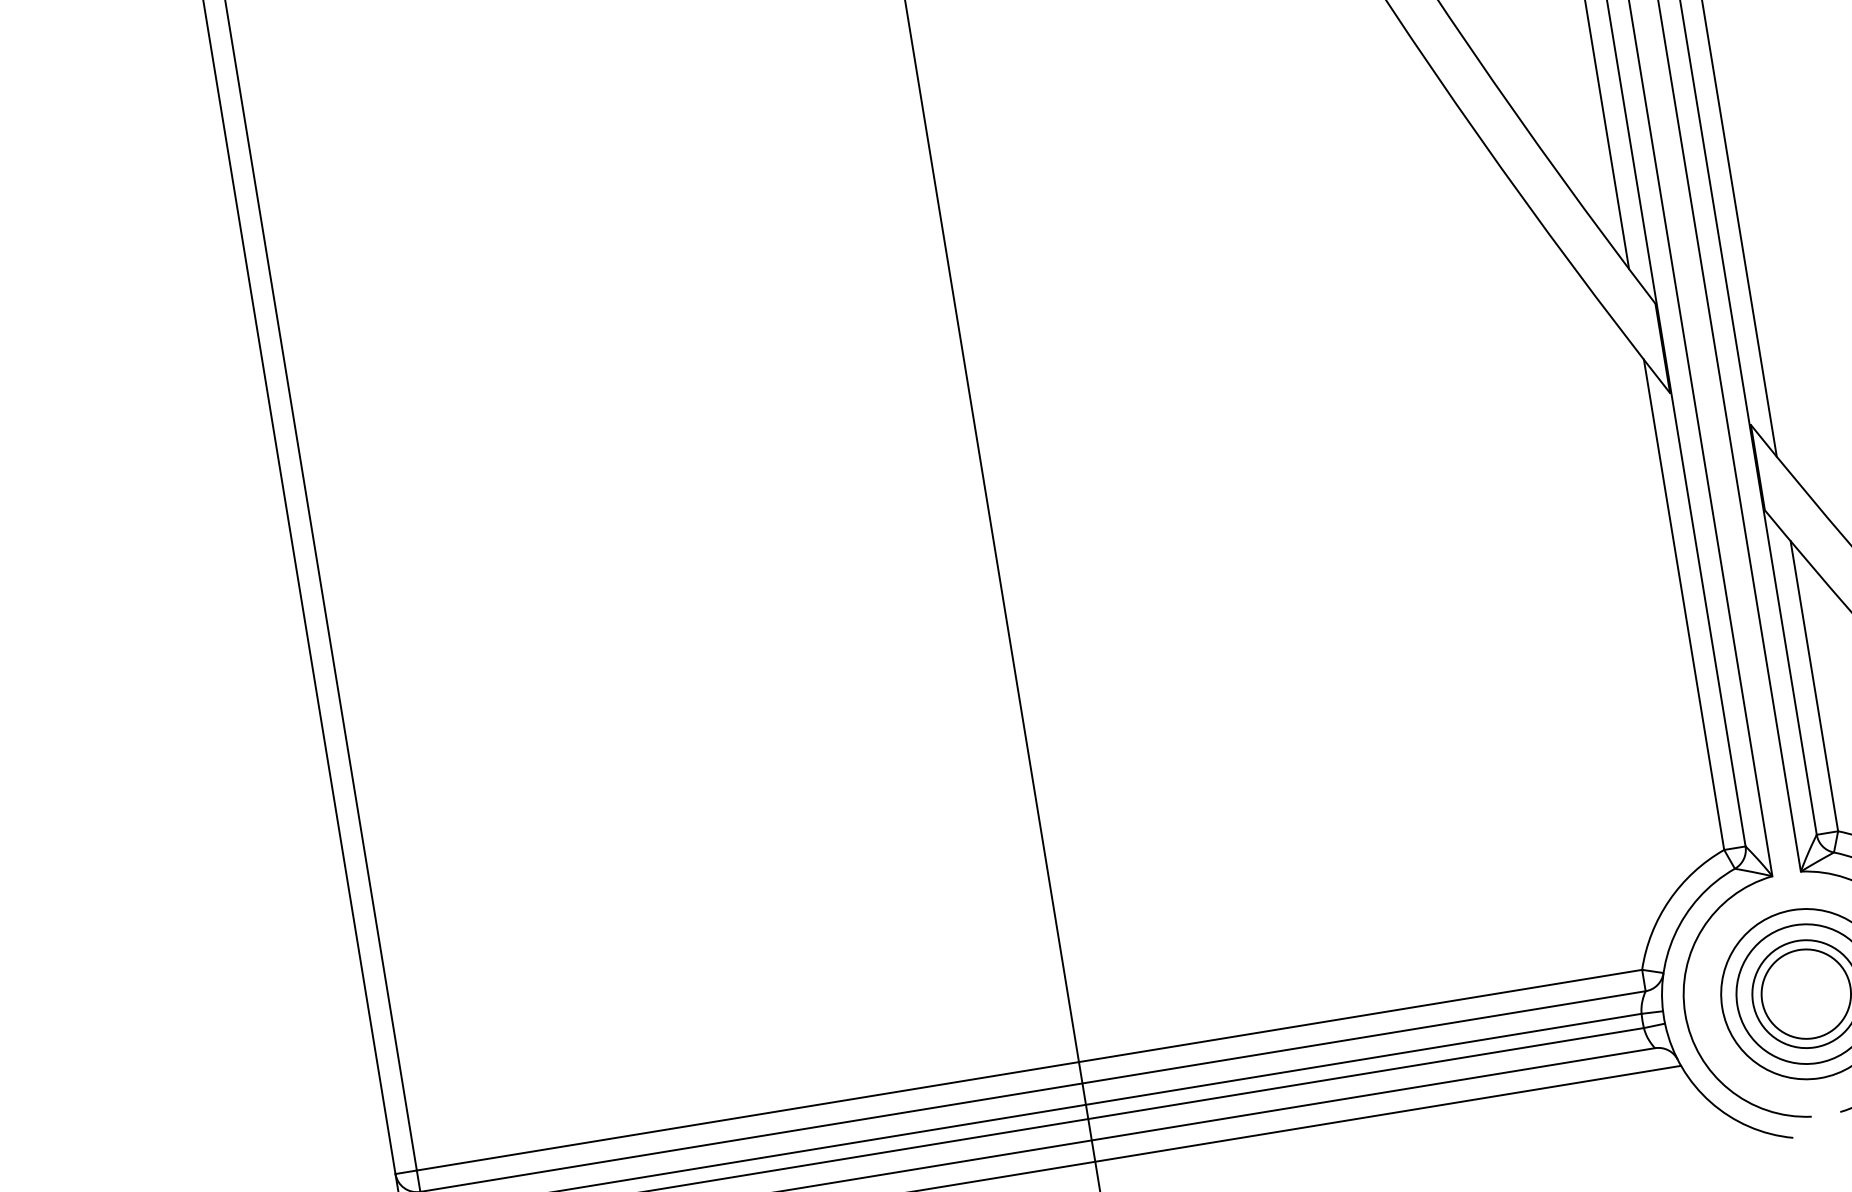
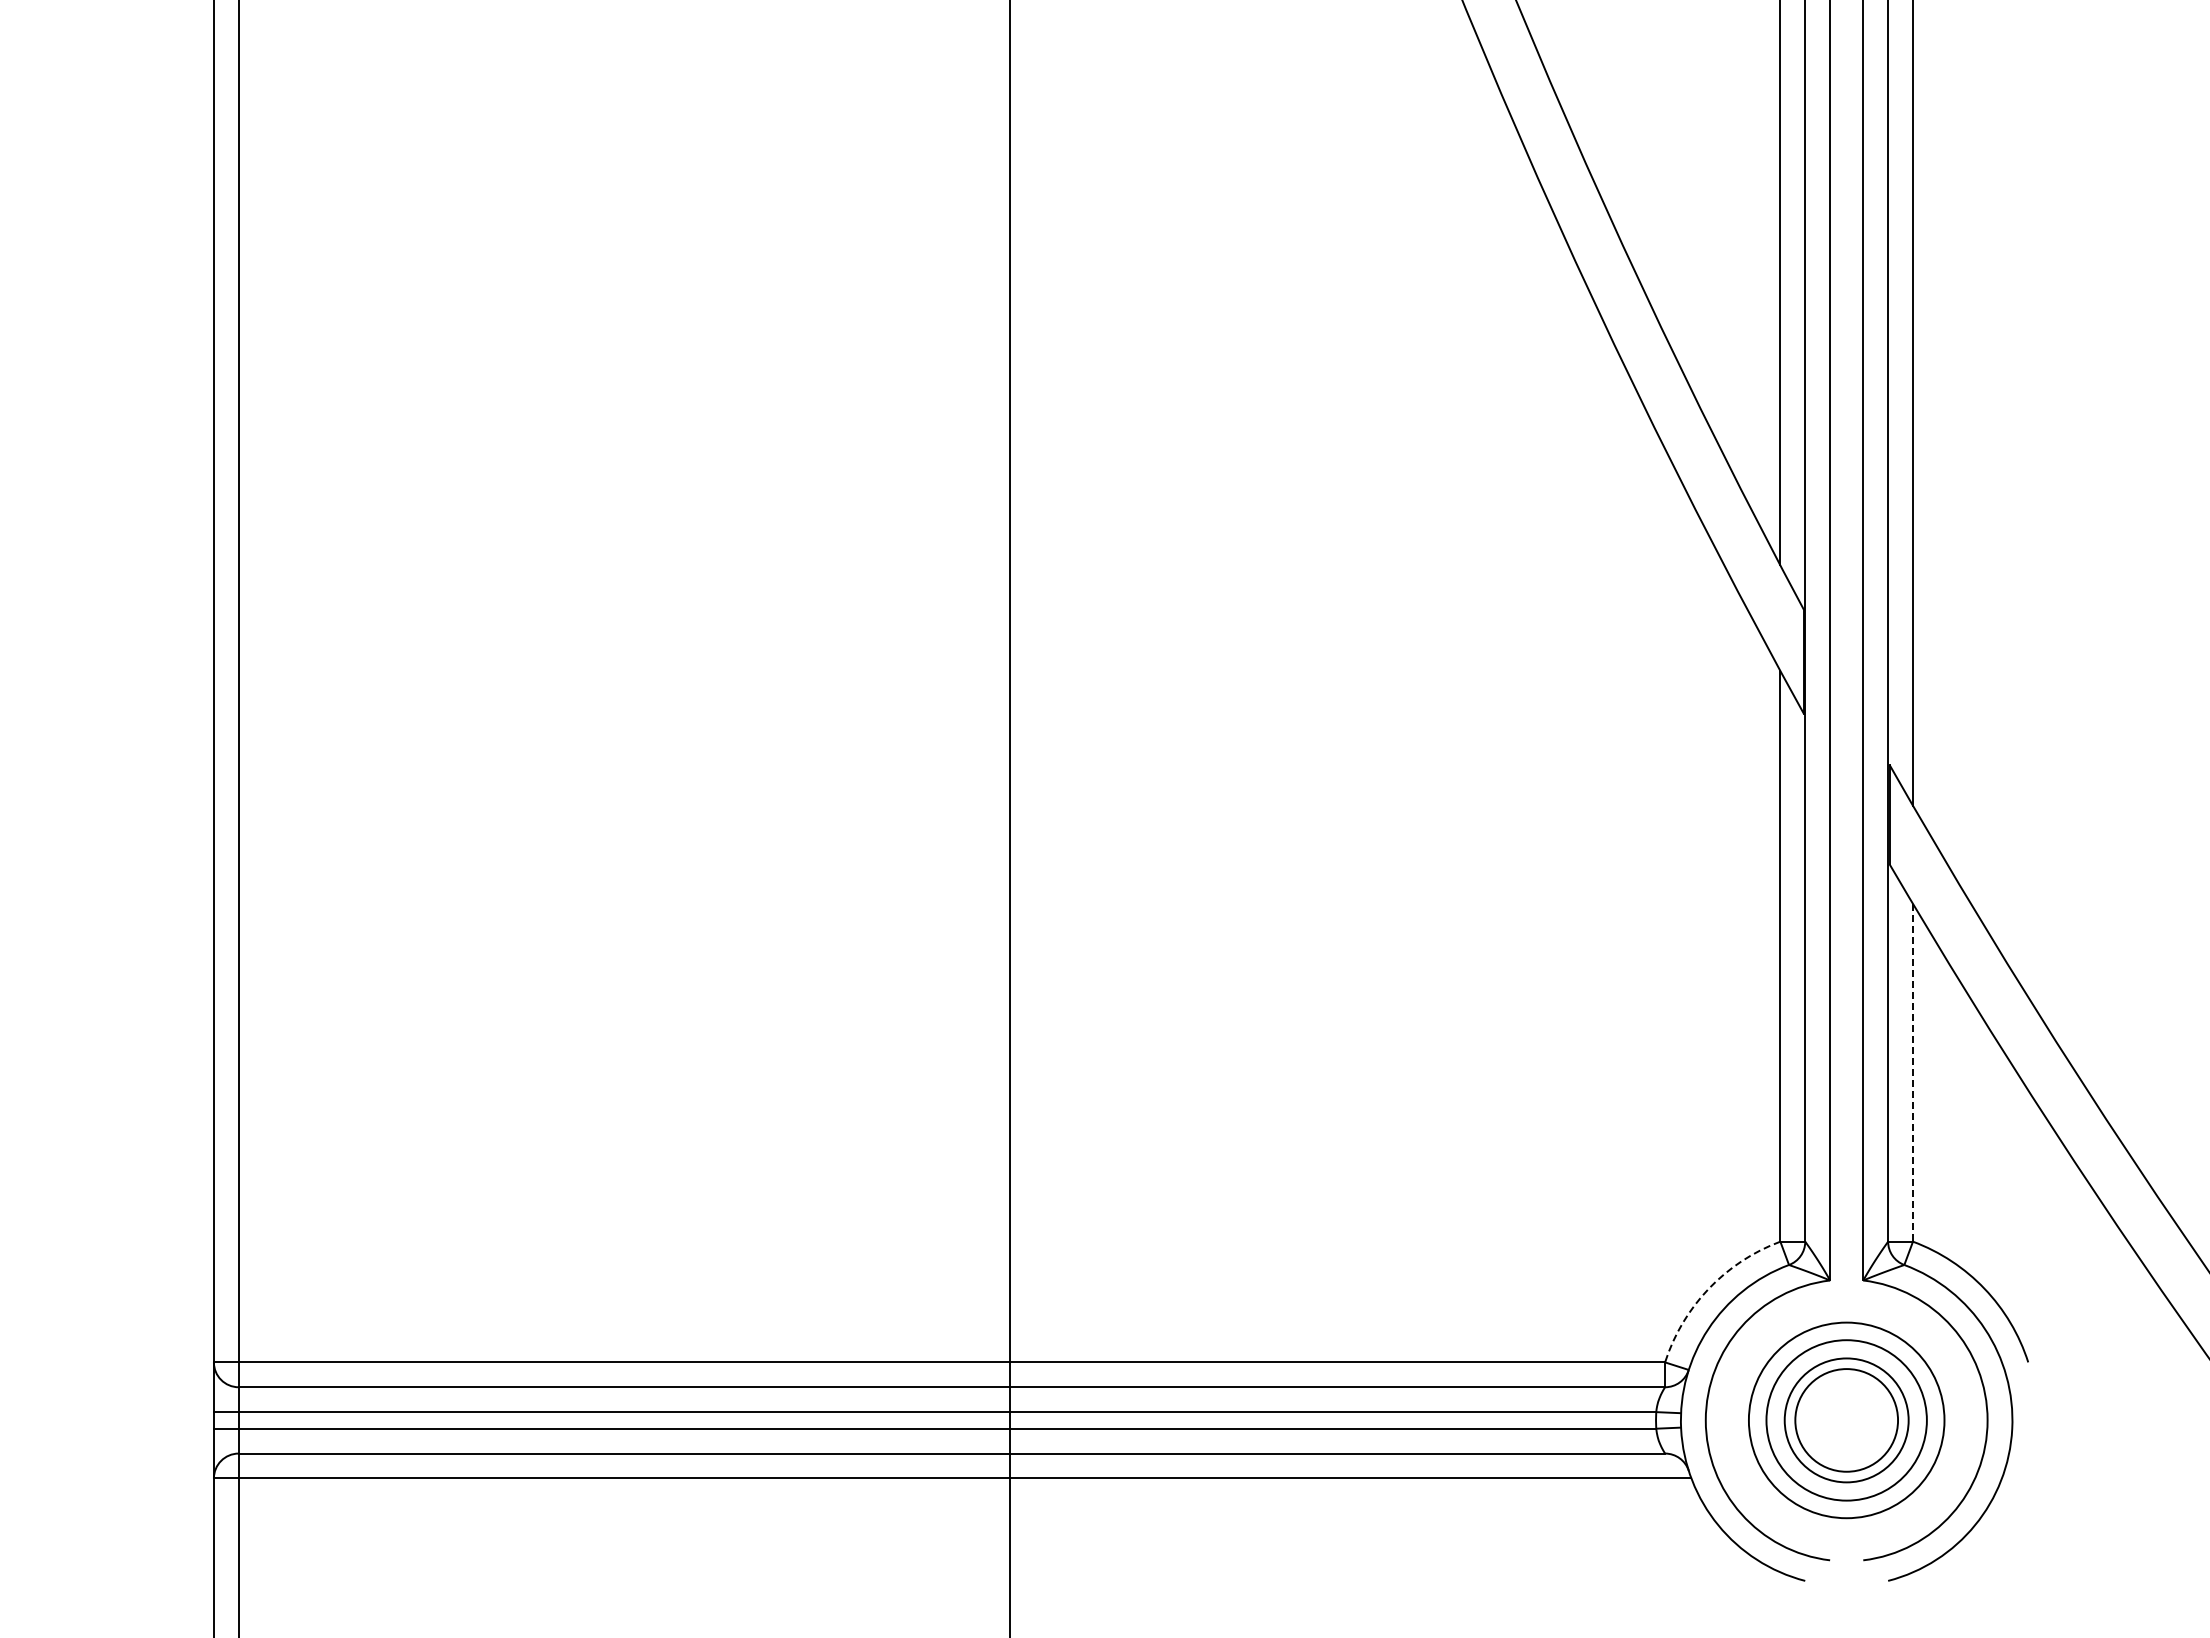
line: (1814, 685) -> (1913, 1072), solid -> dashed
arc: (1669, 900) -> (1708, 1288), solid -> dashed

